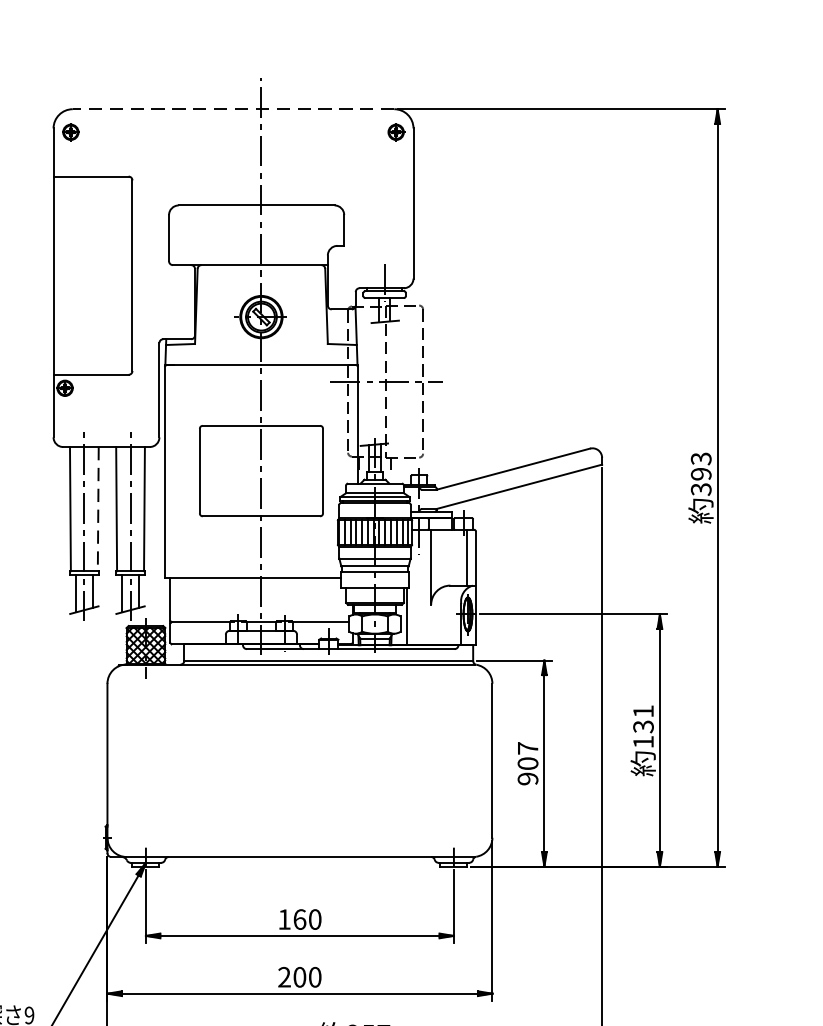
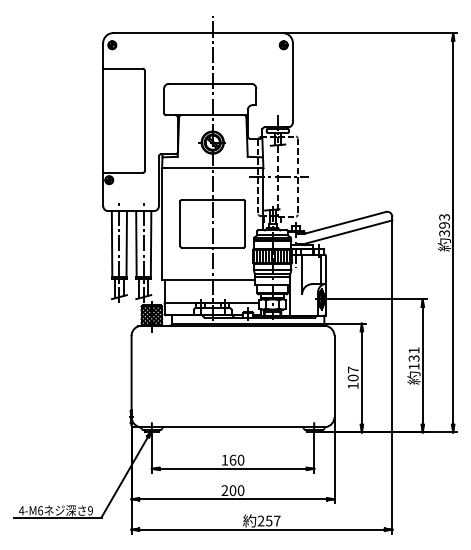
line: (234, 109) -> (198, 33), dashed -> solid
line: (97, 508) -> (126, 243), dashed -> solid
text: (526, 777) -> (352, 385), 907 -> 107

